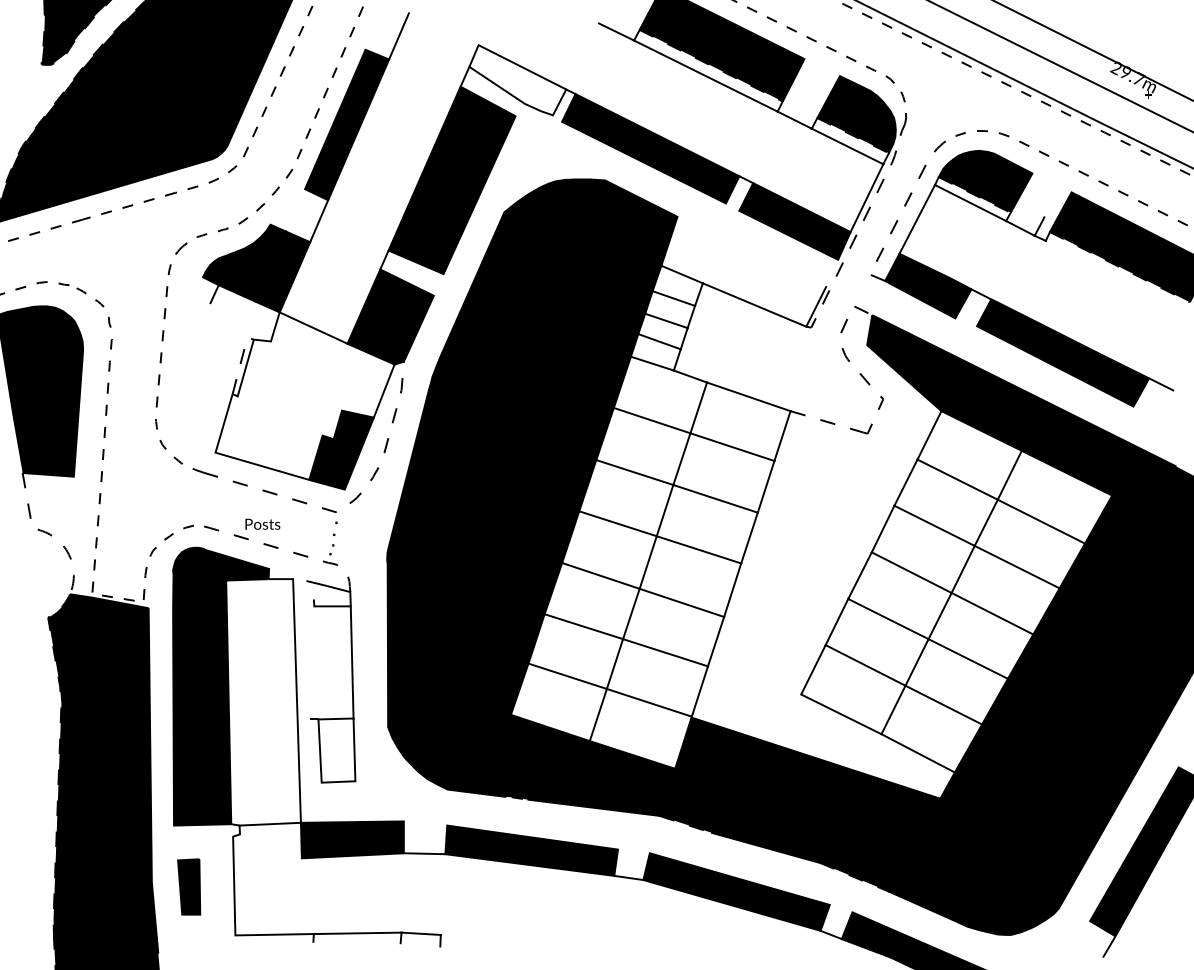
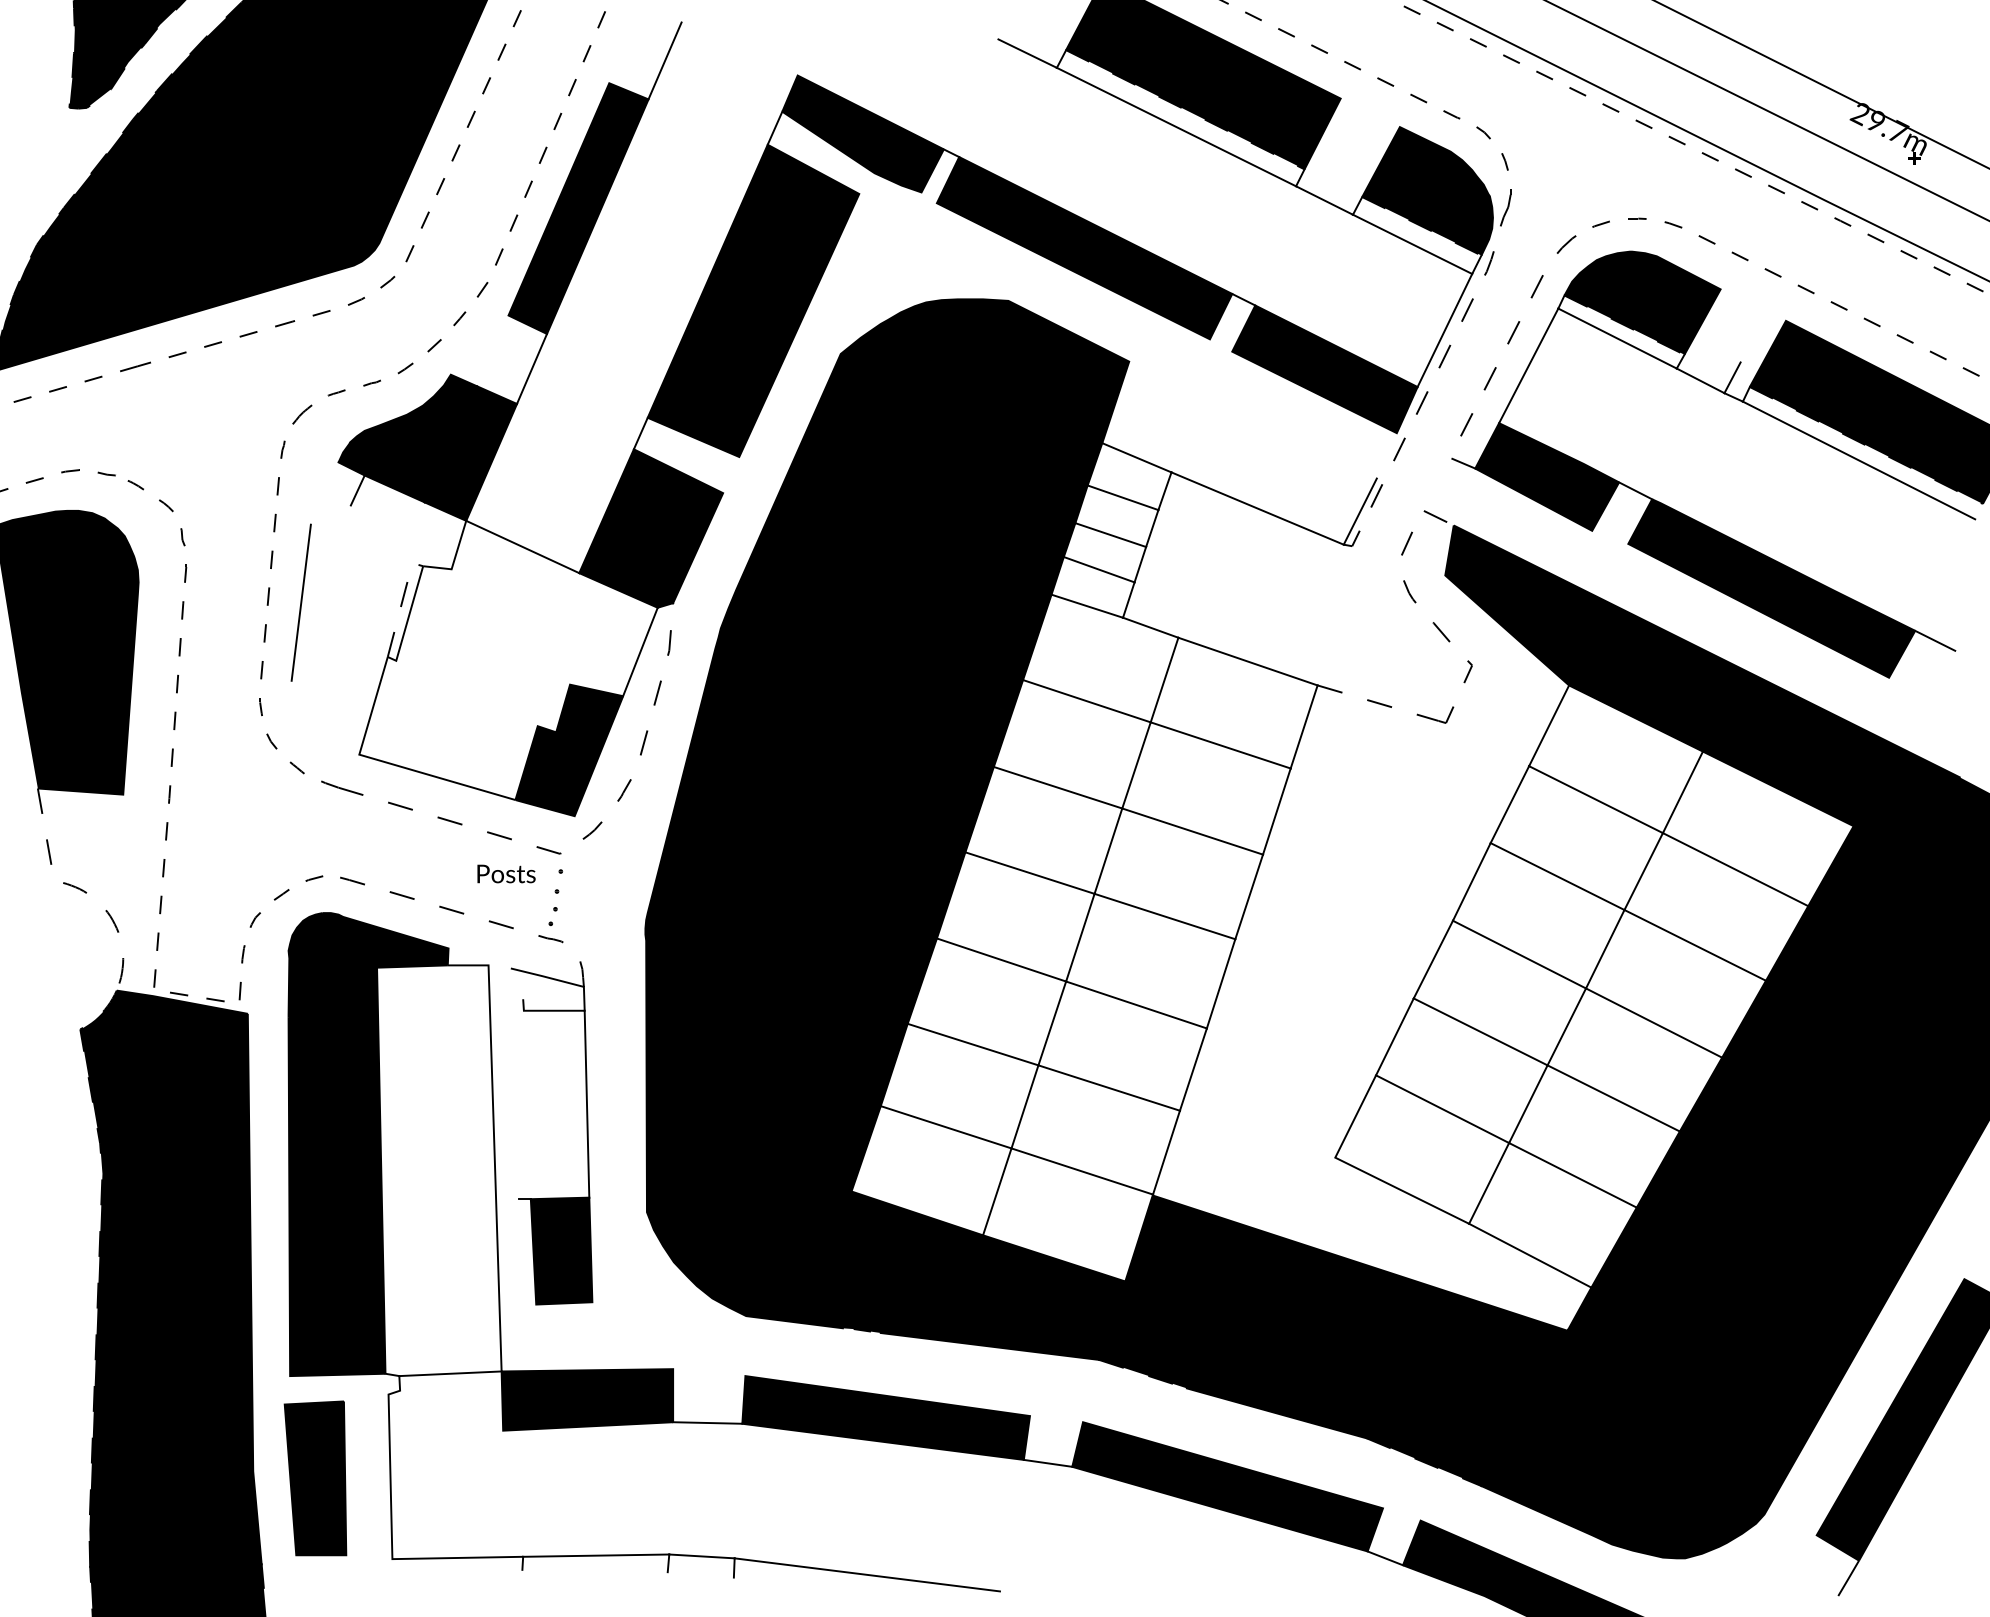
fill: (517, 80) -> (862, 134), added
line: (1115, 275) -> (1859, 459), added
line: (180, 361) -> (300, 602), added
text: (262, 523) -> (505, 872), moved
fill: (336, 750) -> (560, 1250), added
part: (188, 886) -> (314, 1477), size x1.67
line: (519, 944) -> (865, 1574), added

